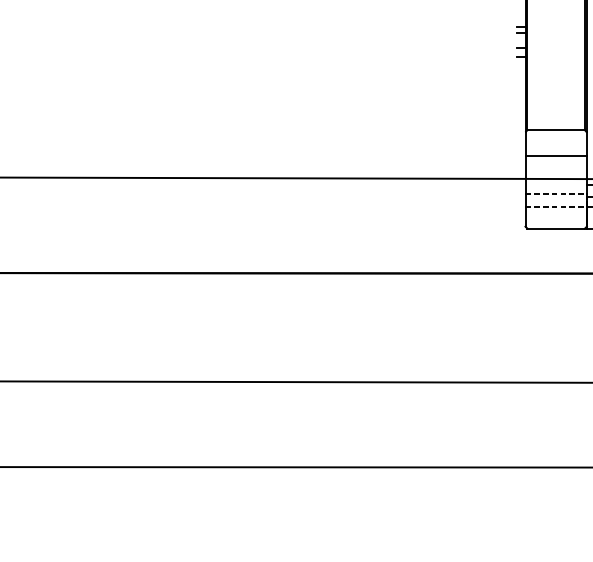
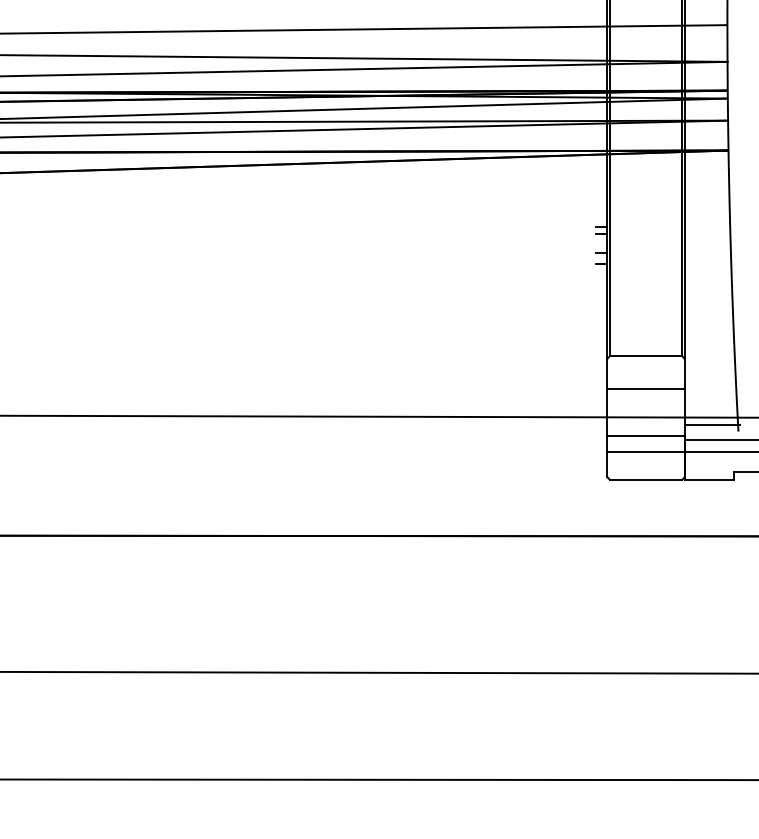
line: (556, 194) -> (646, 436), dashed -> solid
line: (556, 206) -> (646, 452), dashed -> solid

